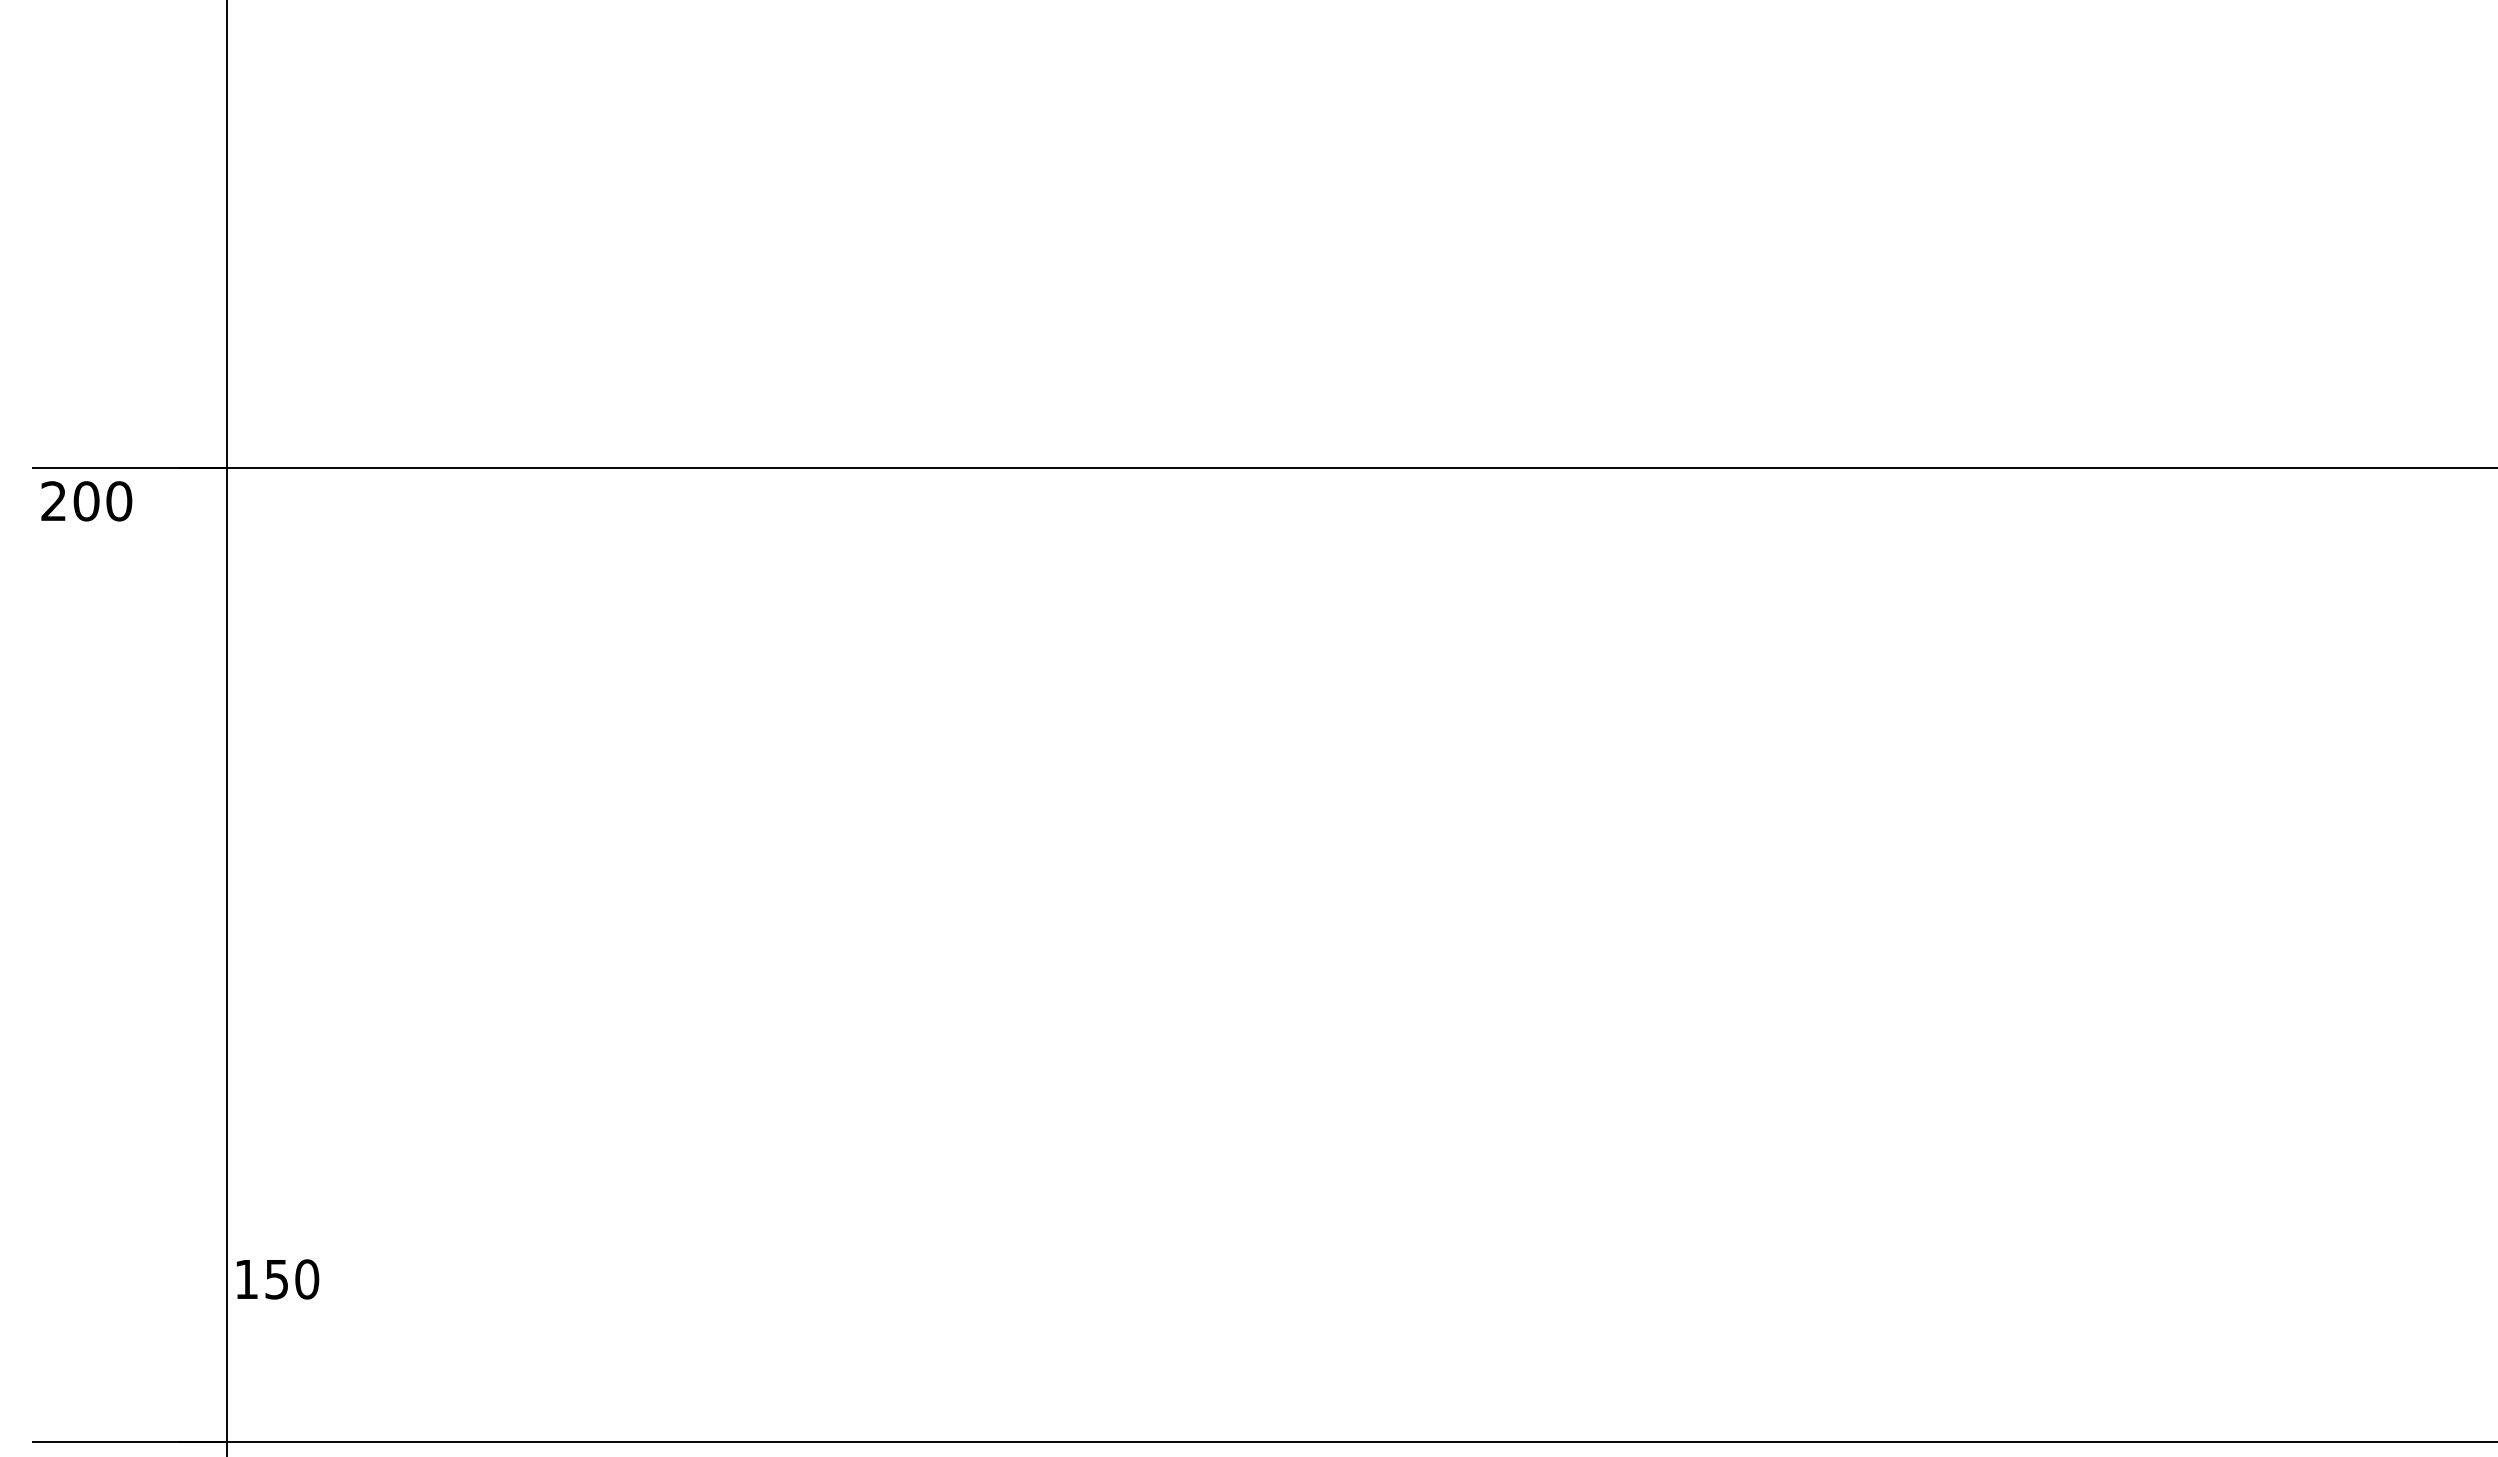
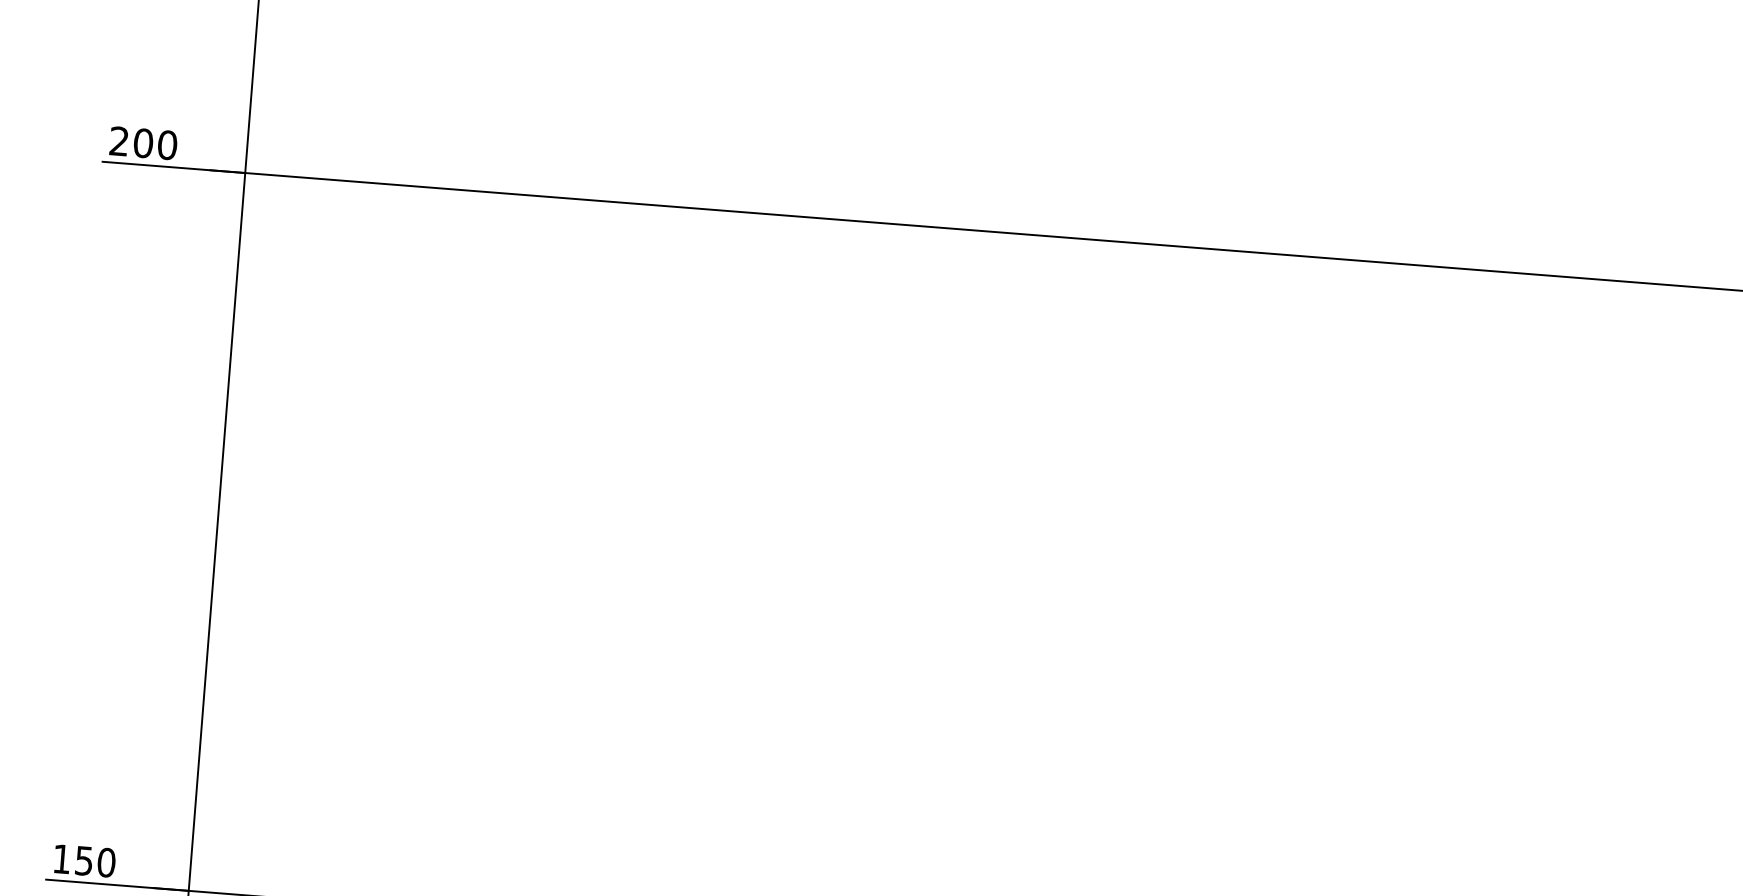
text: (86, 501) -> (143, 143), moved
text: (277, 1279) -> (84, 861), moved

